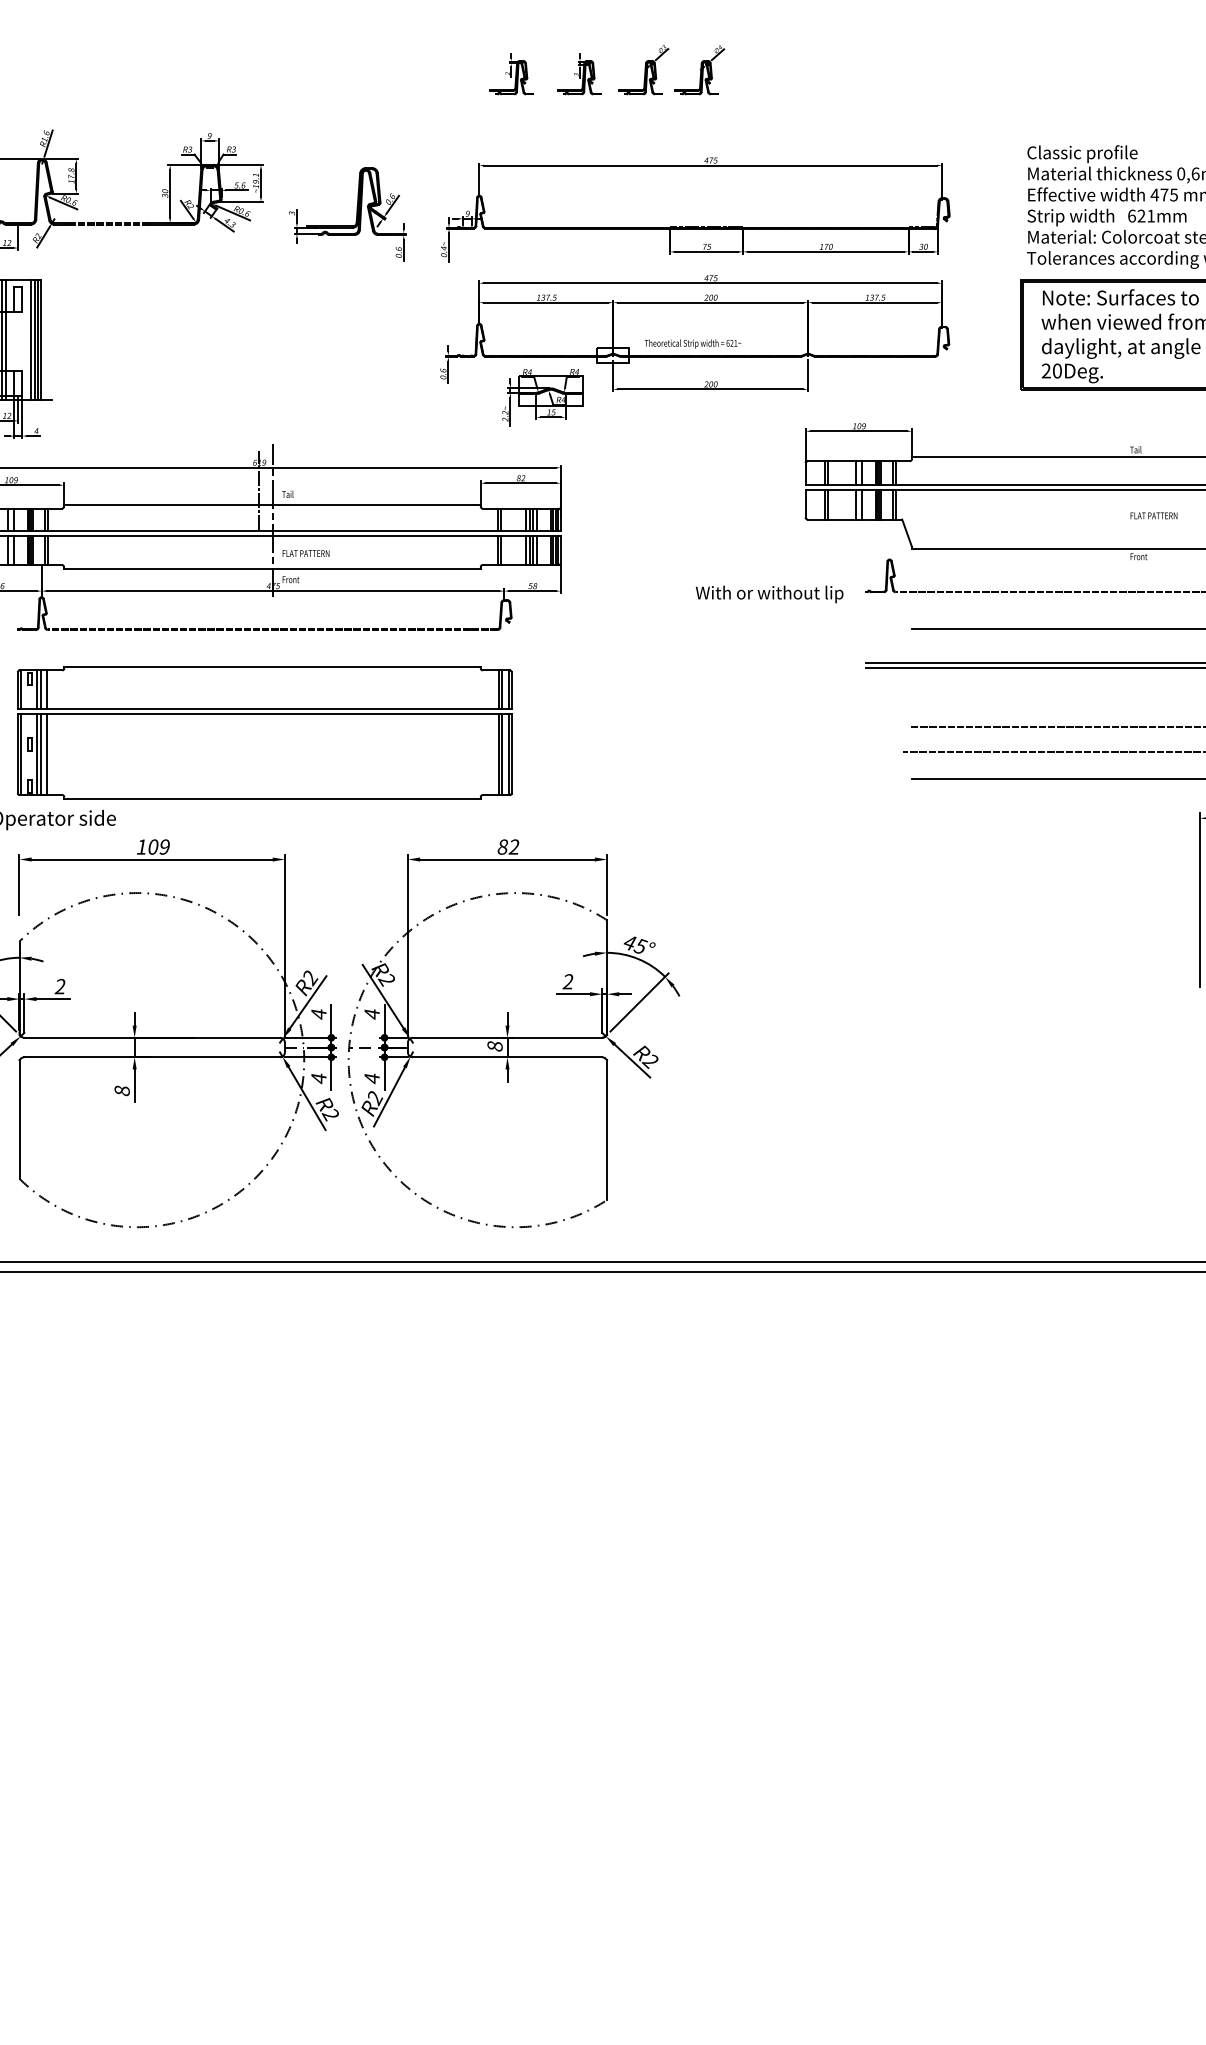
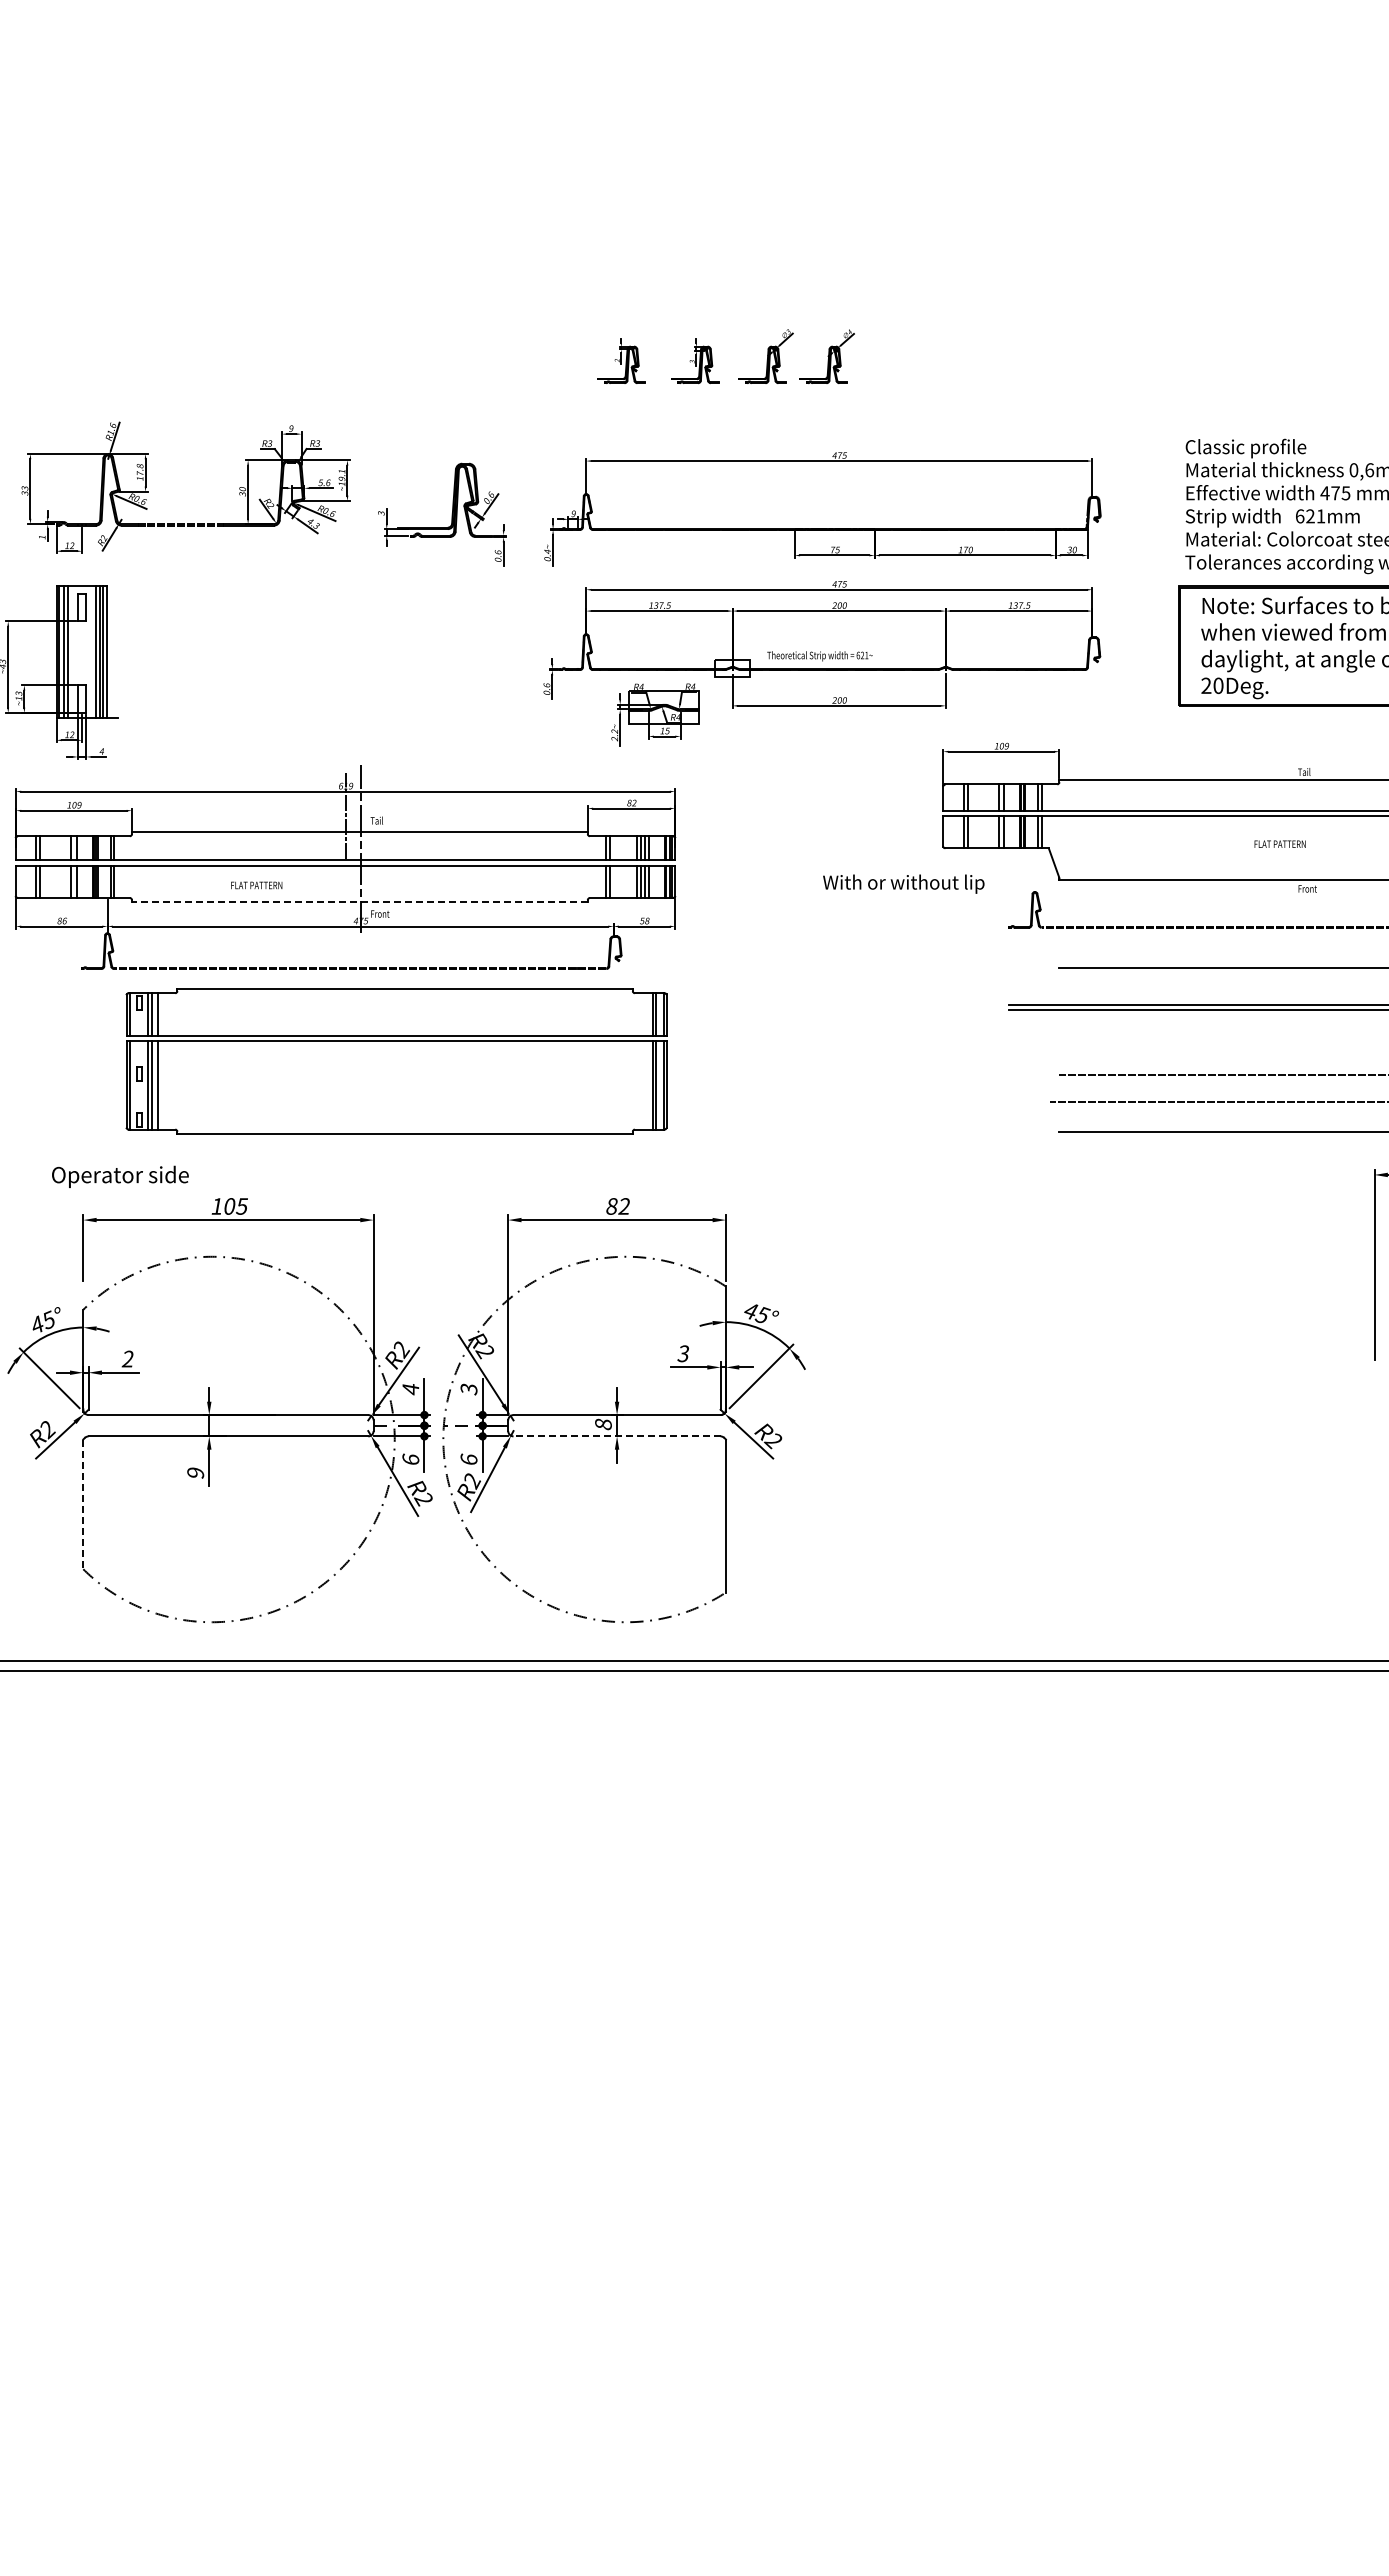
text: (1153, 515) -> (1279, 843), moved
text: (305, 553) -> (256, 885), moved
line: (272, 569) -> (359, 902), solid -> dashed
text: (769, 593) -> (903, 883), moved
part: (264, 732) -> (396, 1061), moved
text: (164, 847) -> (241, 1206), 109 -> 105
text: (568, 982) -> (683, 1354), 2 -> 3
text: (371, 1014) -> (468, 1389), 4 -> 3
line: (507, 1057) -> (617, 1436), solid -> dashed
text: (318, 1078) -> (410, 1459), 4 -> 6
text: (371, 1078) -> (468, 1459), 4 -> 6
text: (122, 1090) -> (195, 1472), 8 -> 9
line: (19, 1119) -> (83, 1504), solid -> dashed

